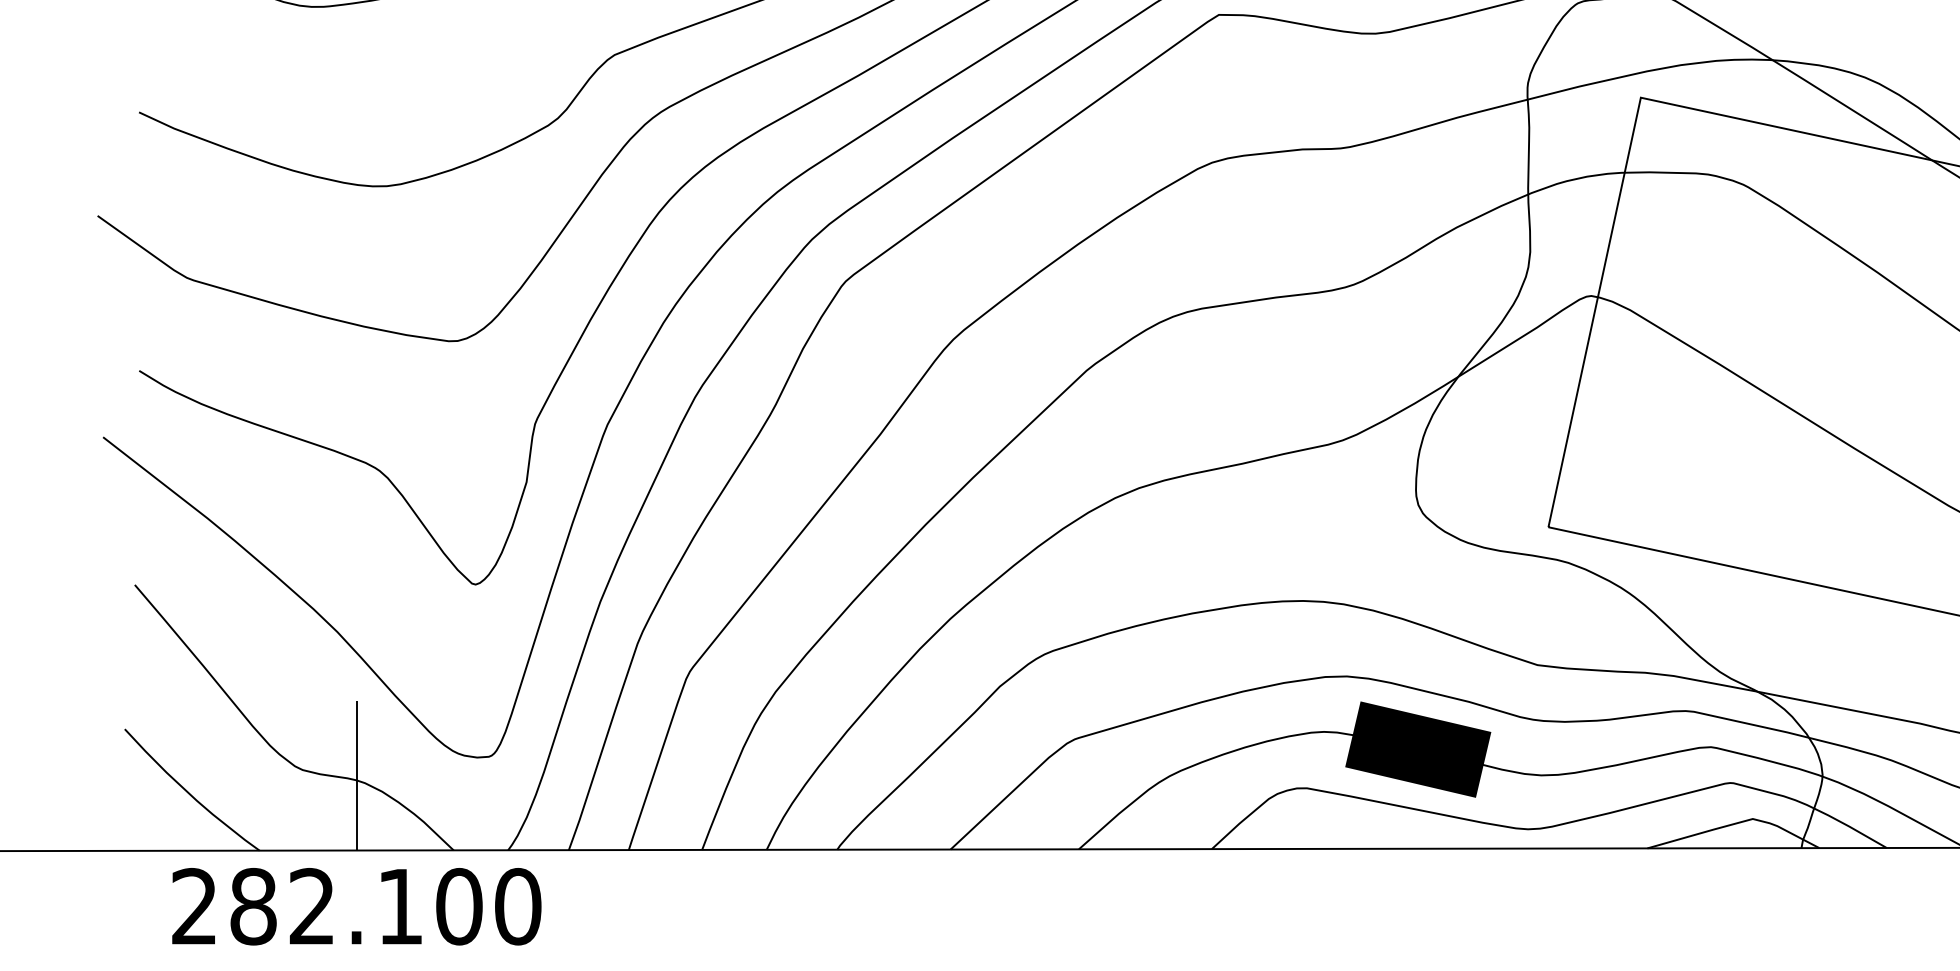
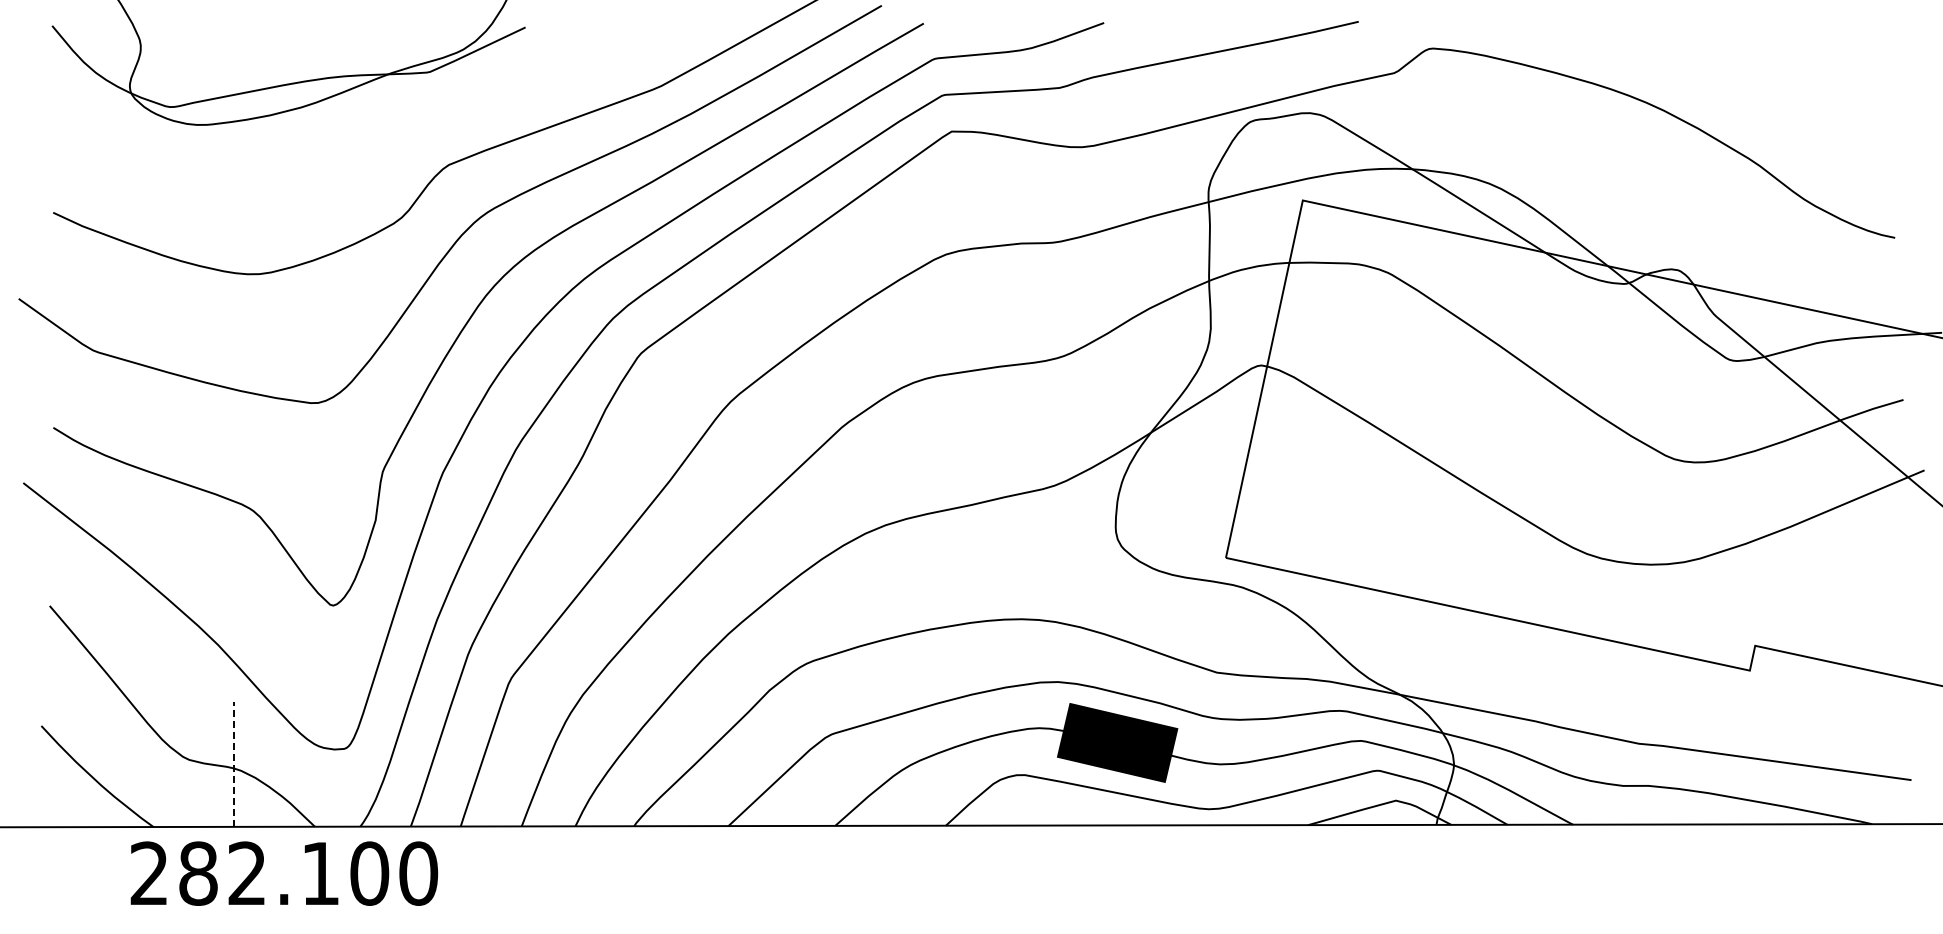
line: (356, 775) -> (234, 764), solid -> dashed
text: (356, 906) -> (284, 873), moved

